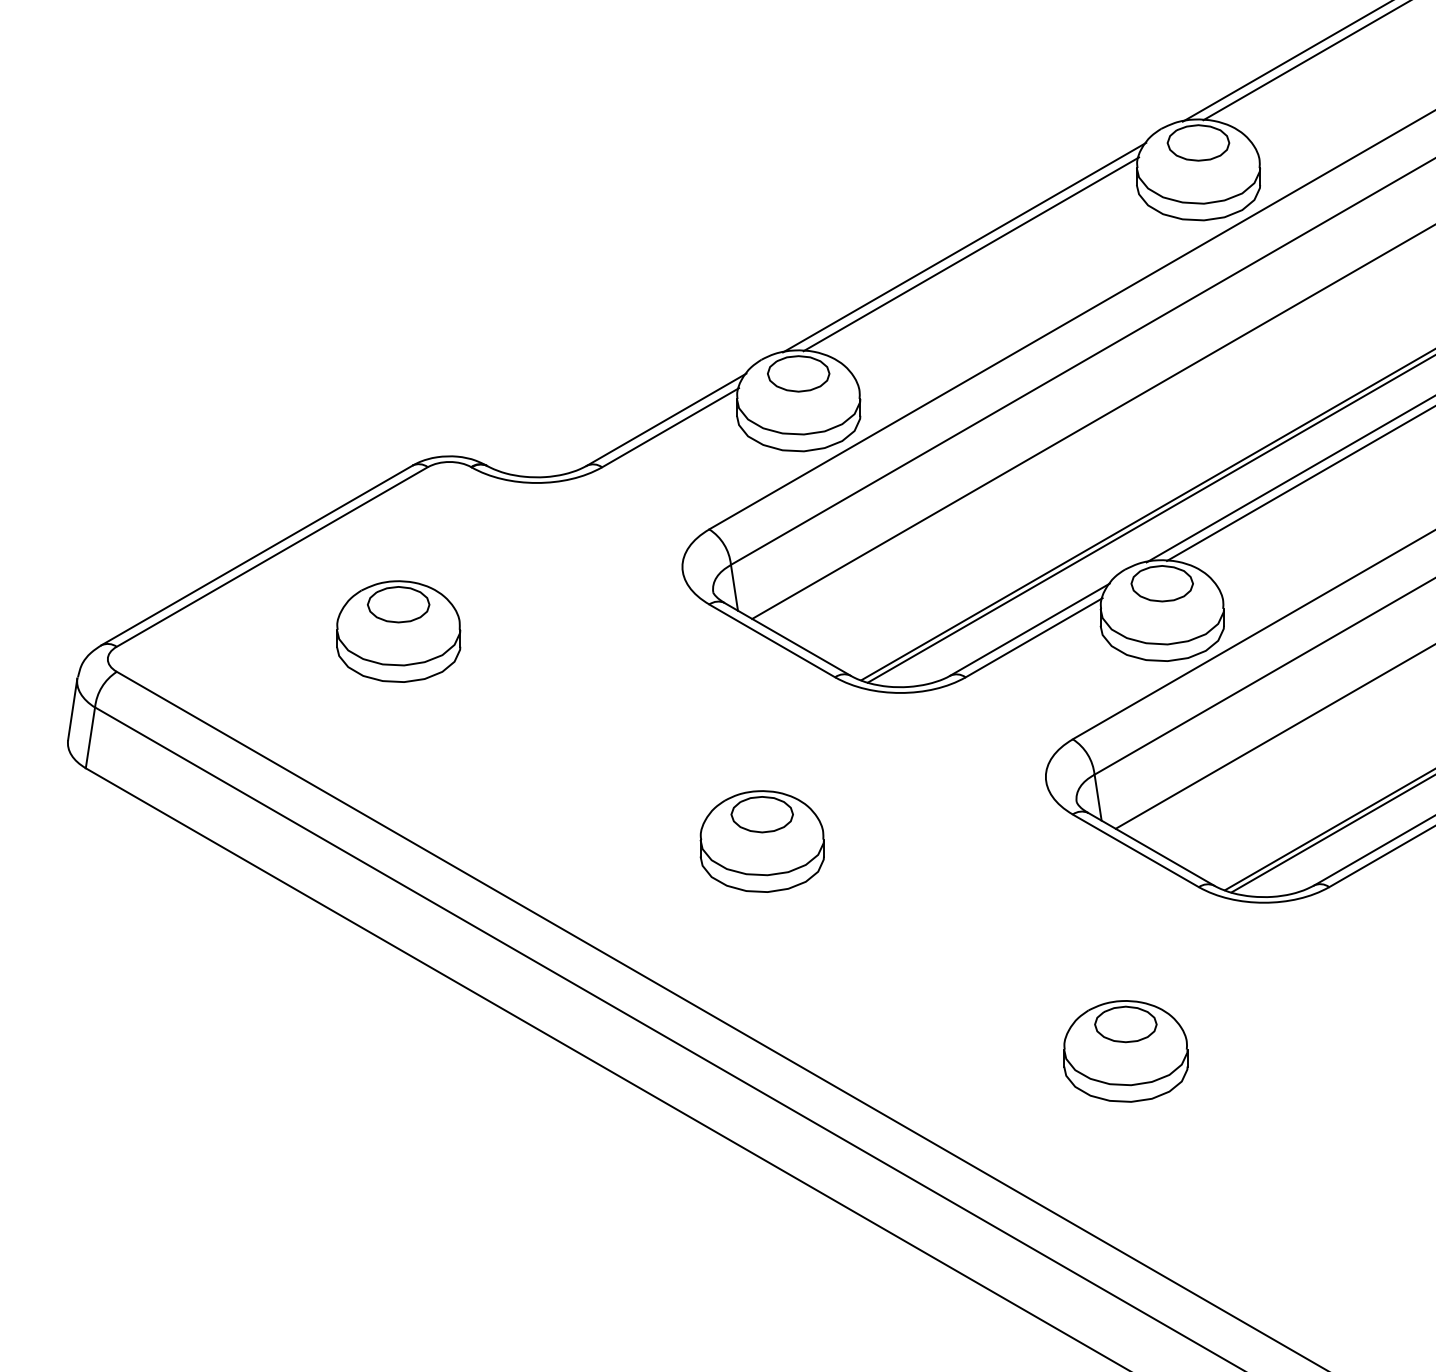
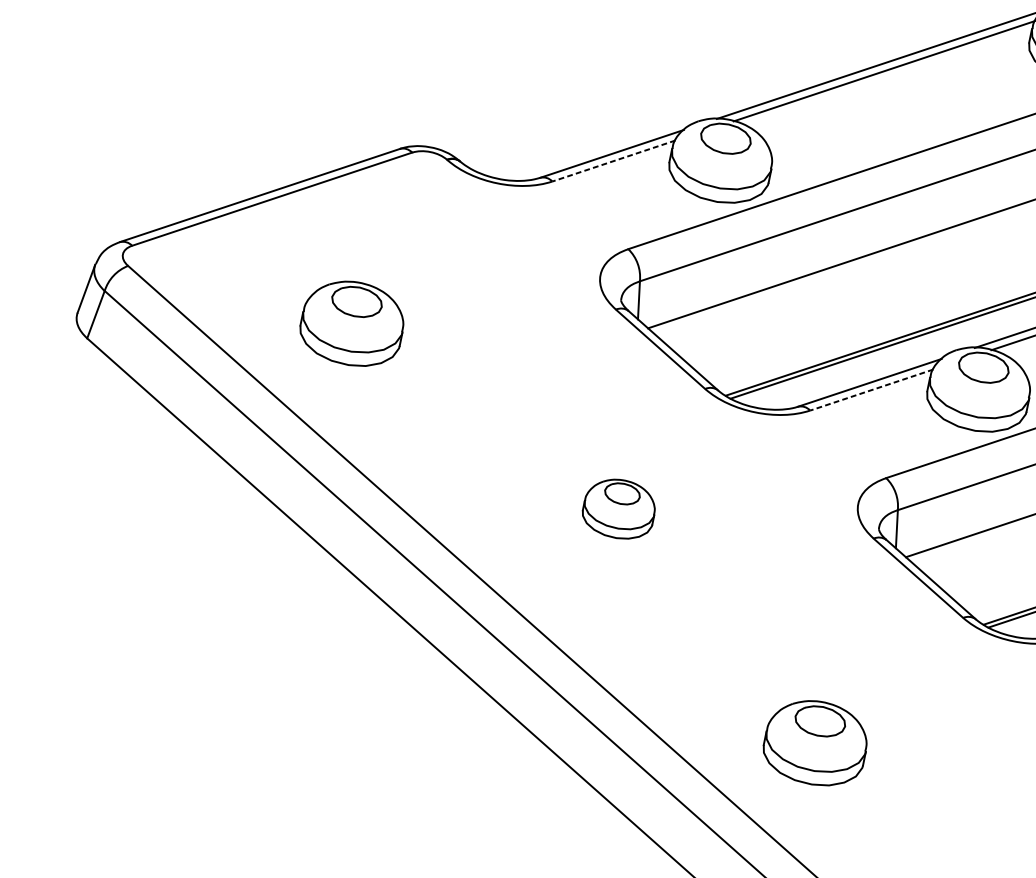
line: (670, 428) -> (613, 161), solid -> dashed
part: (398, 631) -> (352, 323), moved
line: (1033, 638) -> (871, 390), solid -> dashed
part: (761, 841) -> (618, 508), size x0.7
part: (1125, 1051) -> (815, 743), moved

